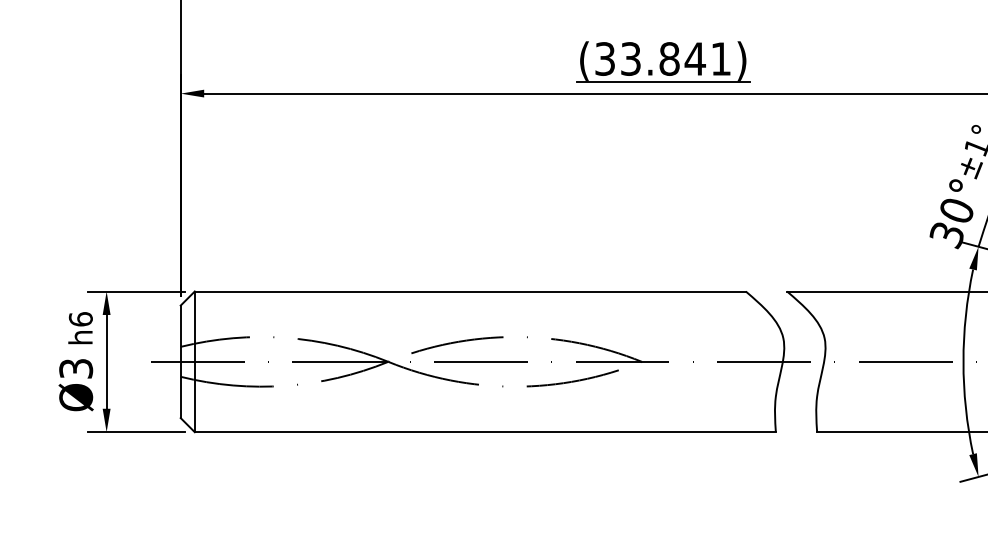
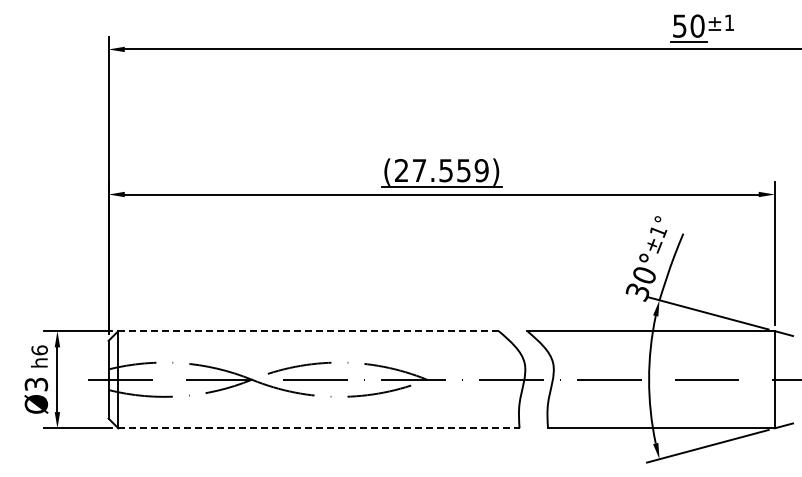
text: (662, 58) -> (441, 170), (33.841) -> (27.559)
line: (471, 291) -> (309, 331), solid -> dashed
line: (484, 432) -> (318, 428), solid -> dashed

